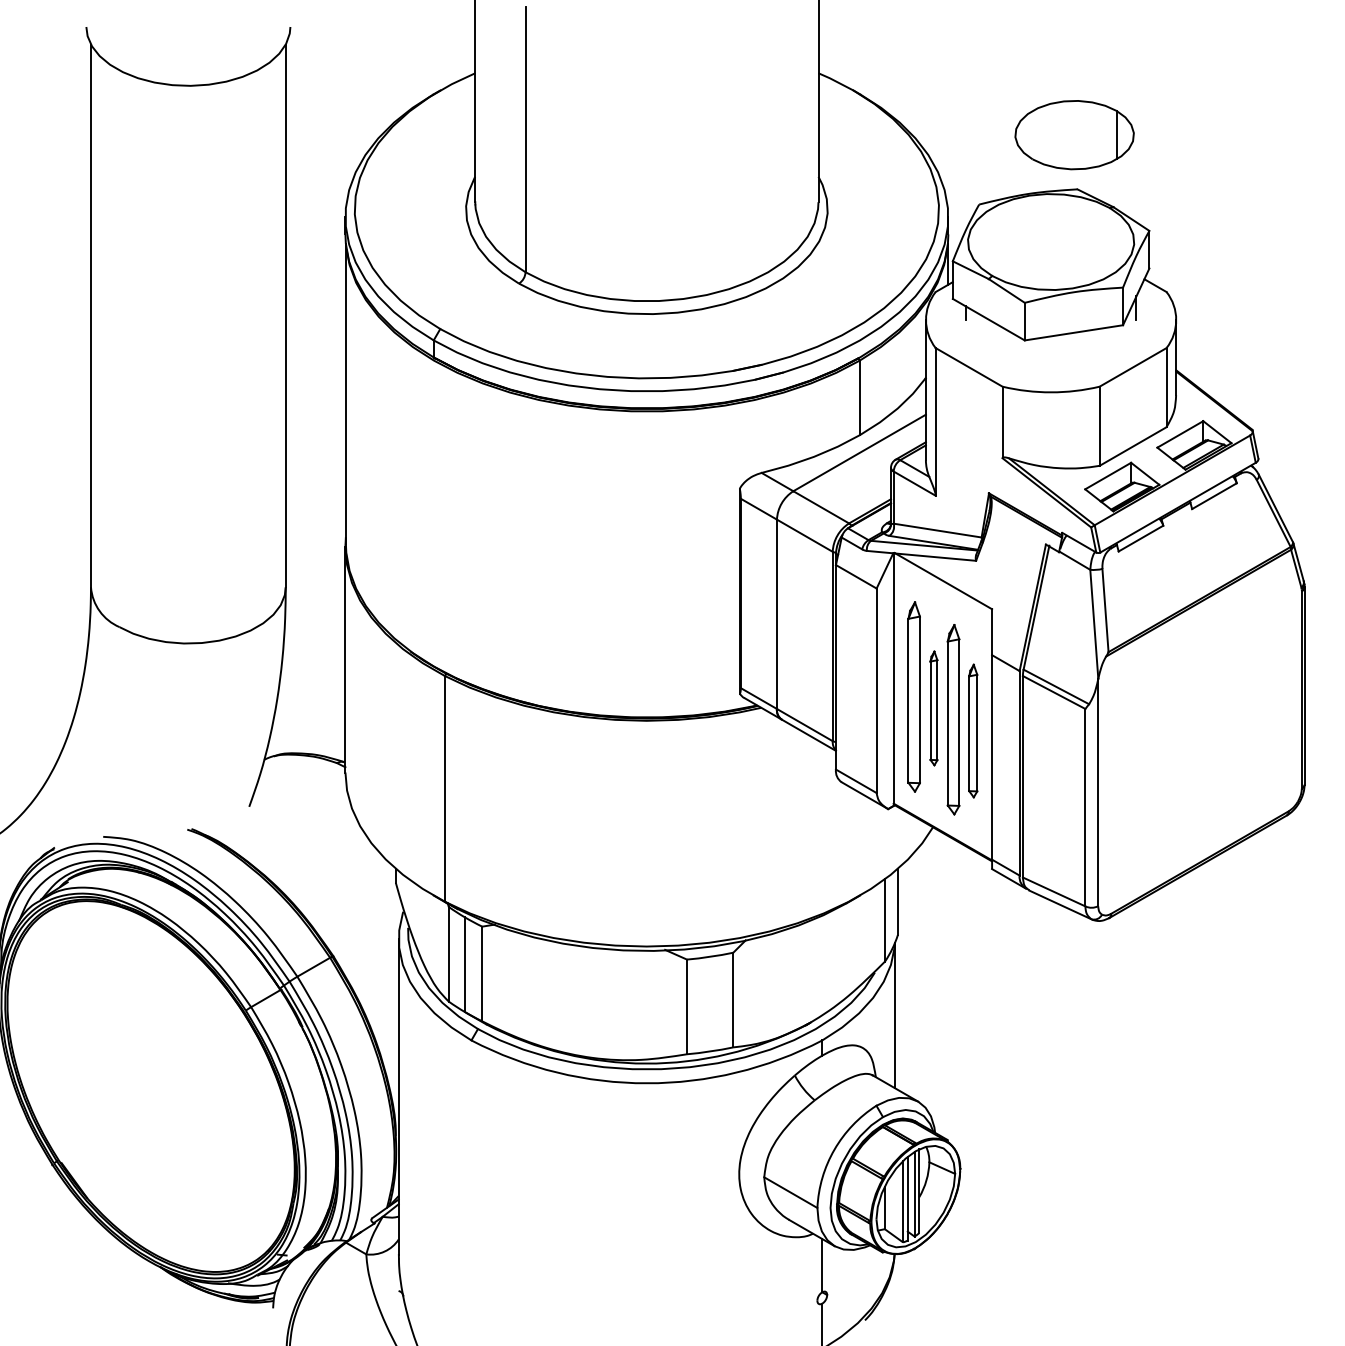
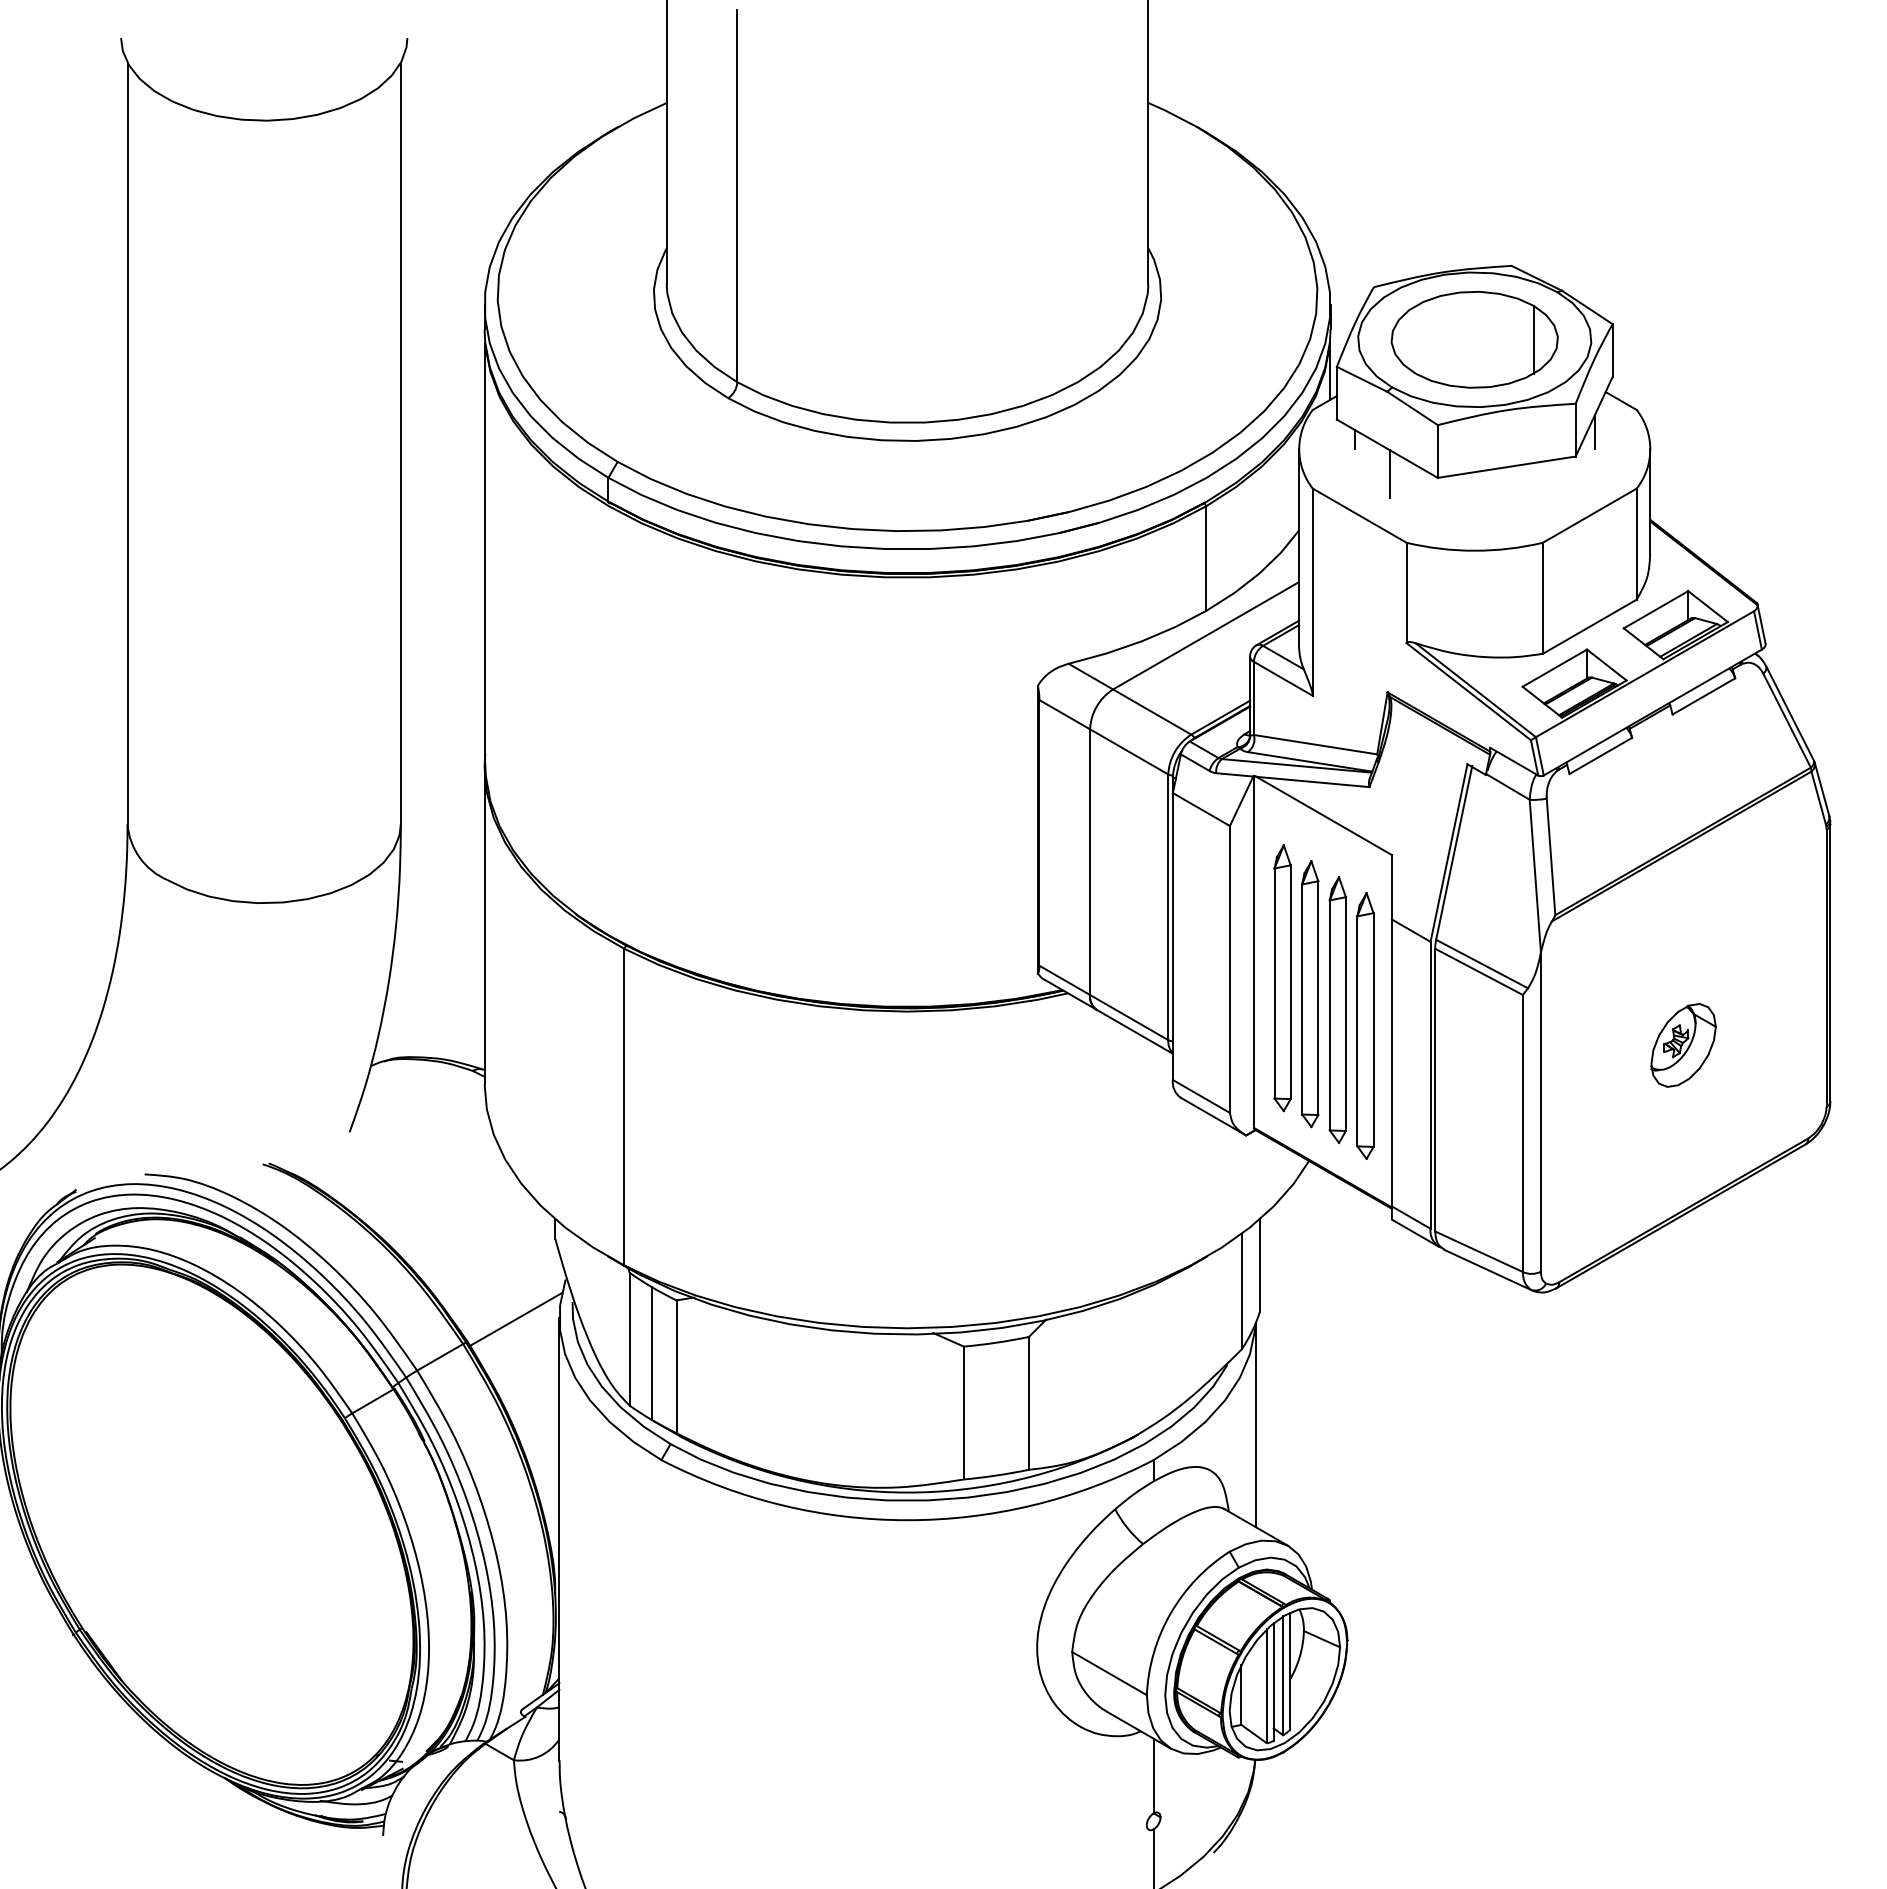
part: (1074, 134) -> (1474, 339), moved
line: (991, 338) -> (1390, 474), added
part: (934, 708) -> (1310, 994), size x1.67
part: (973, 730) -> (1365, 1025), size x1.43
part: (1199, 744) -> (1683, 1045), added
line: (367, 940) -> (515, 1319), added

